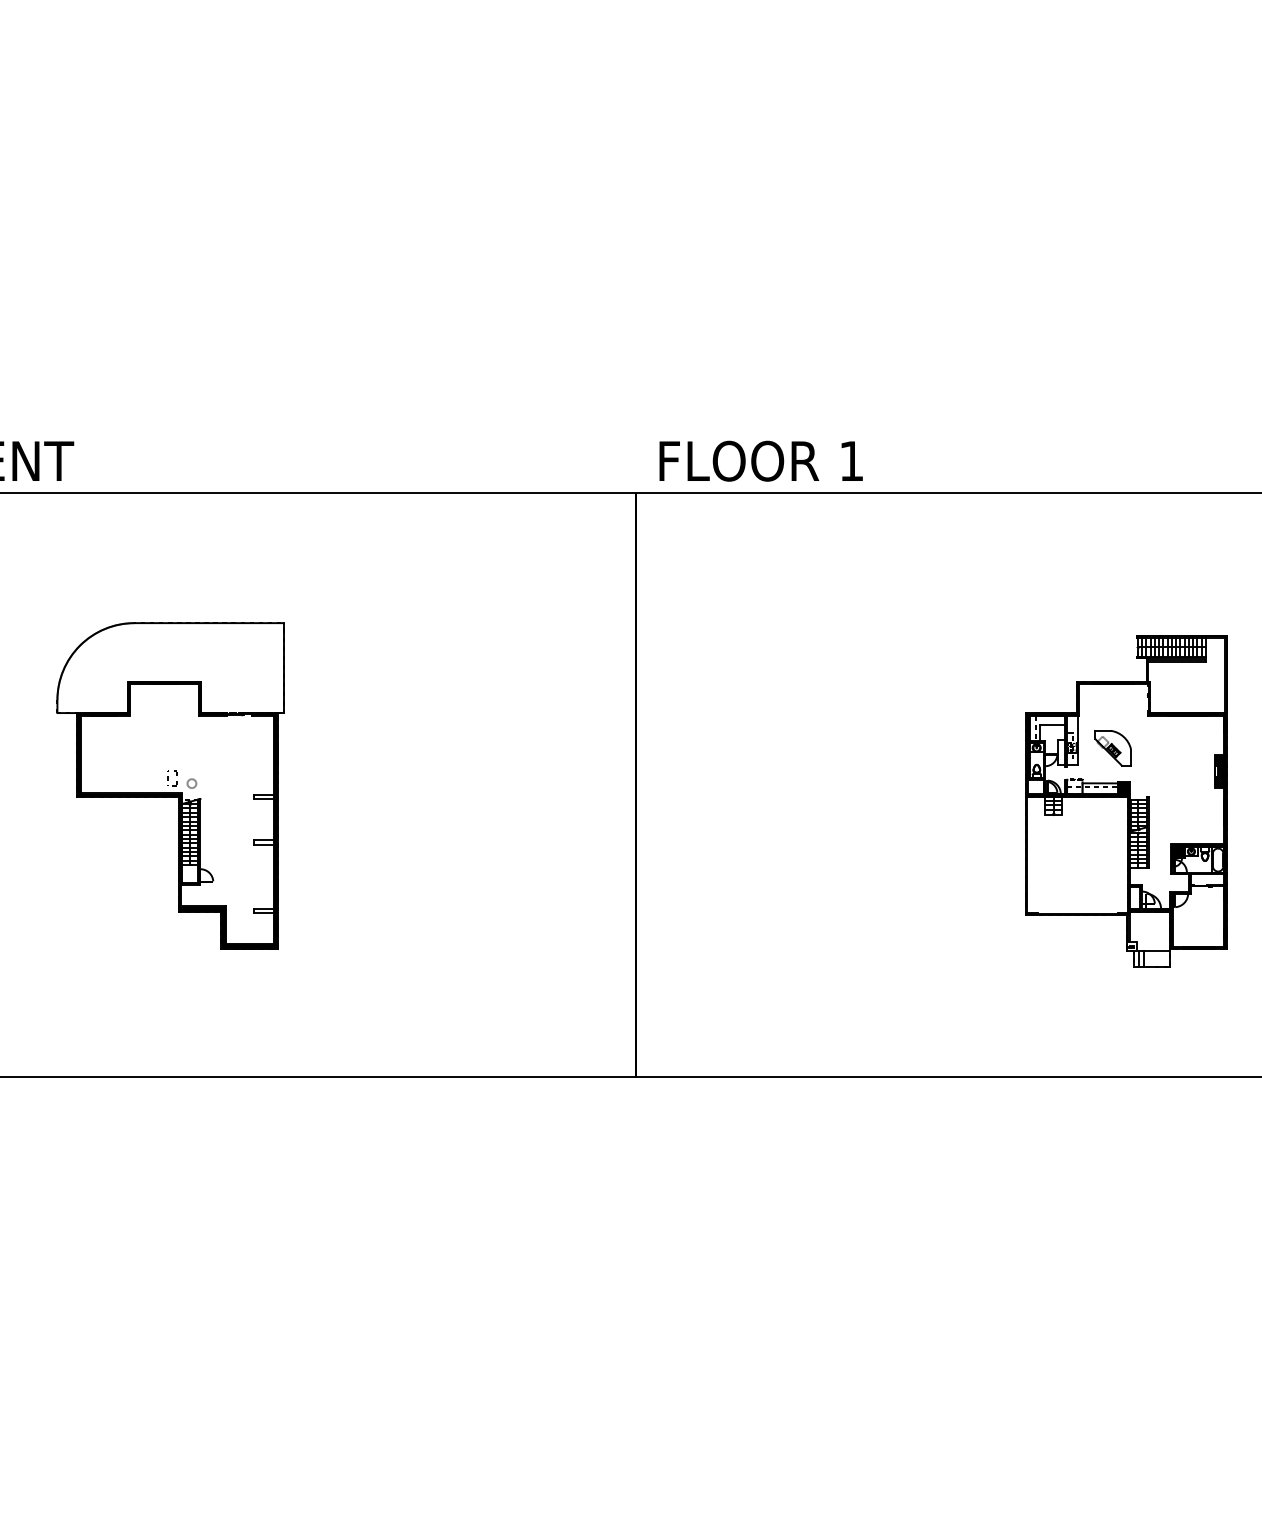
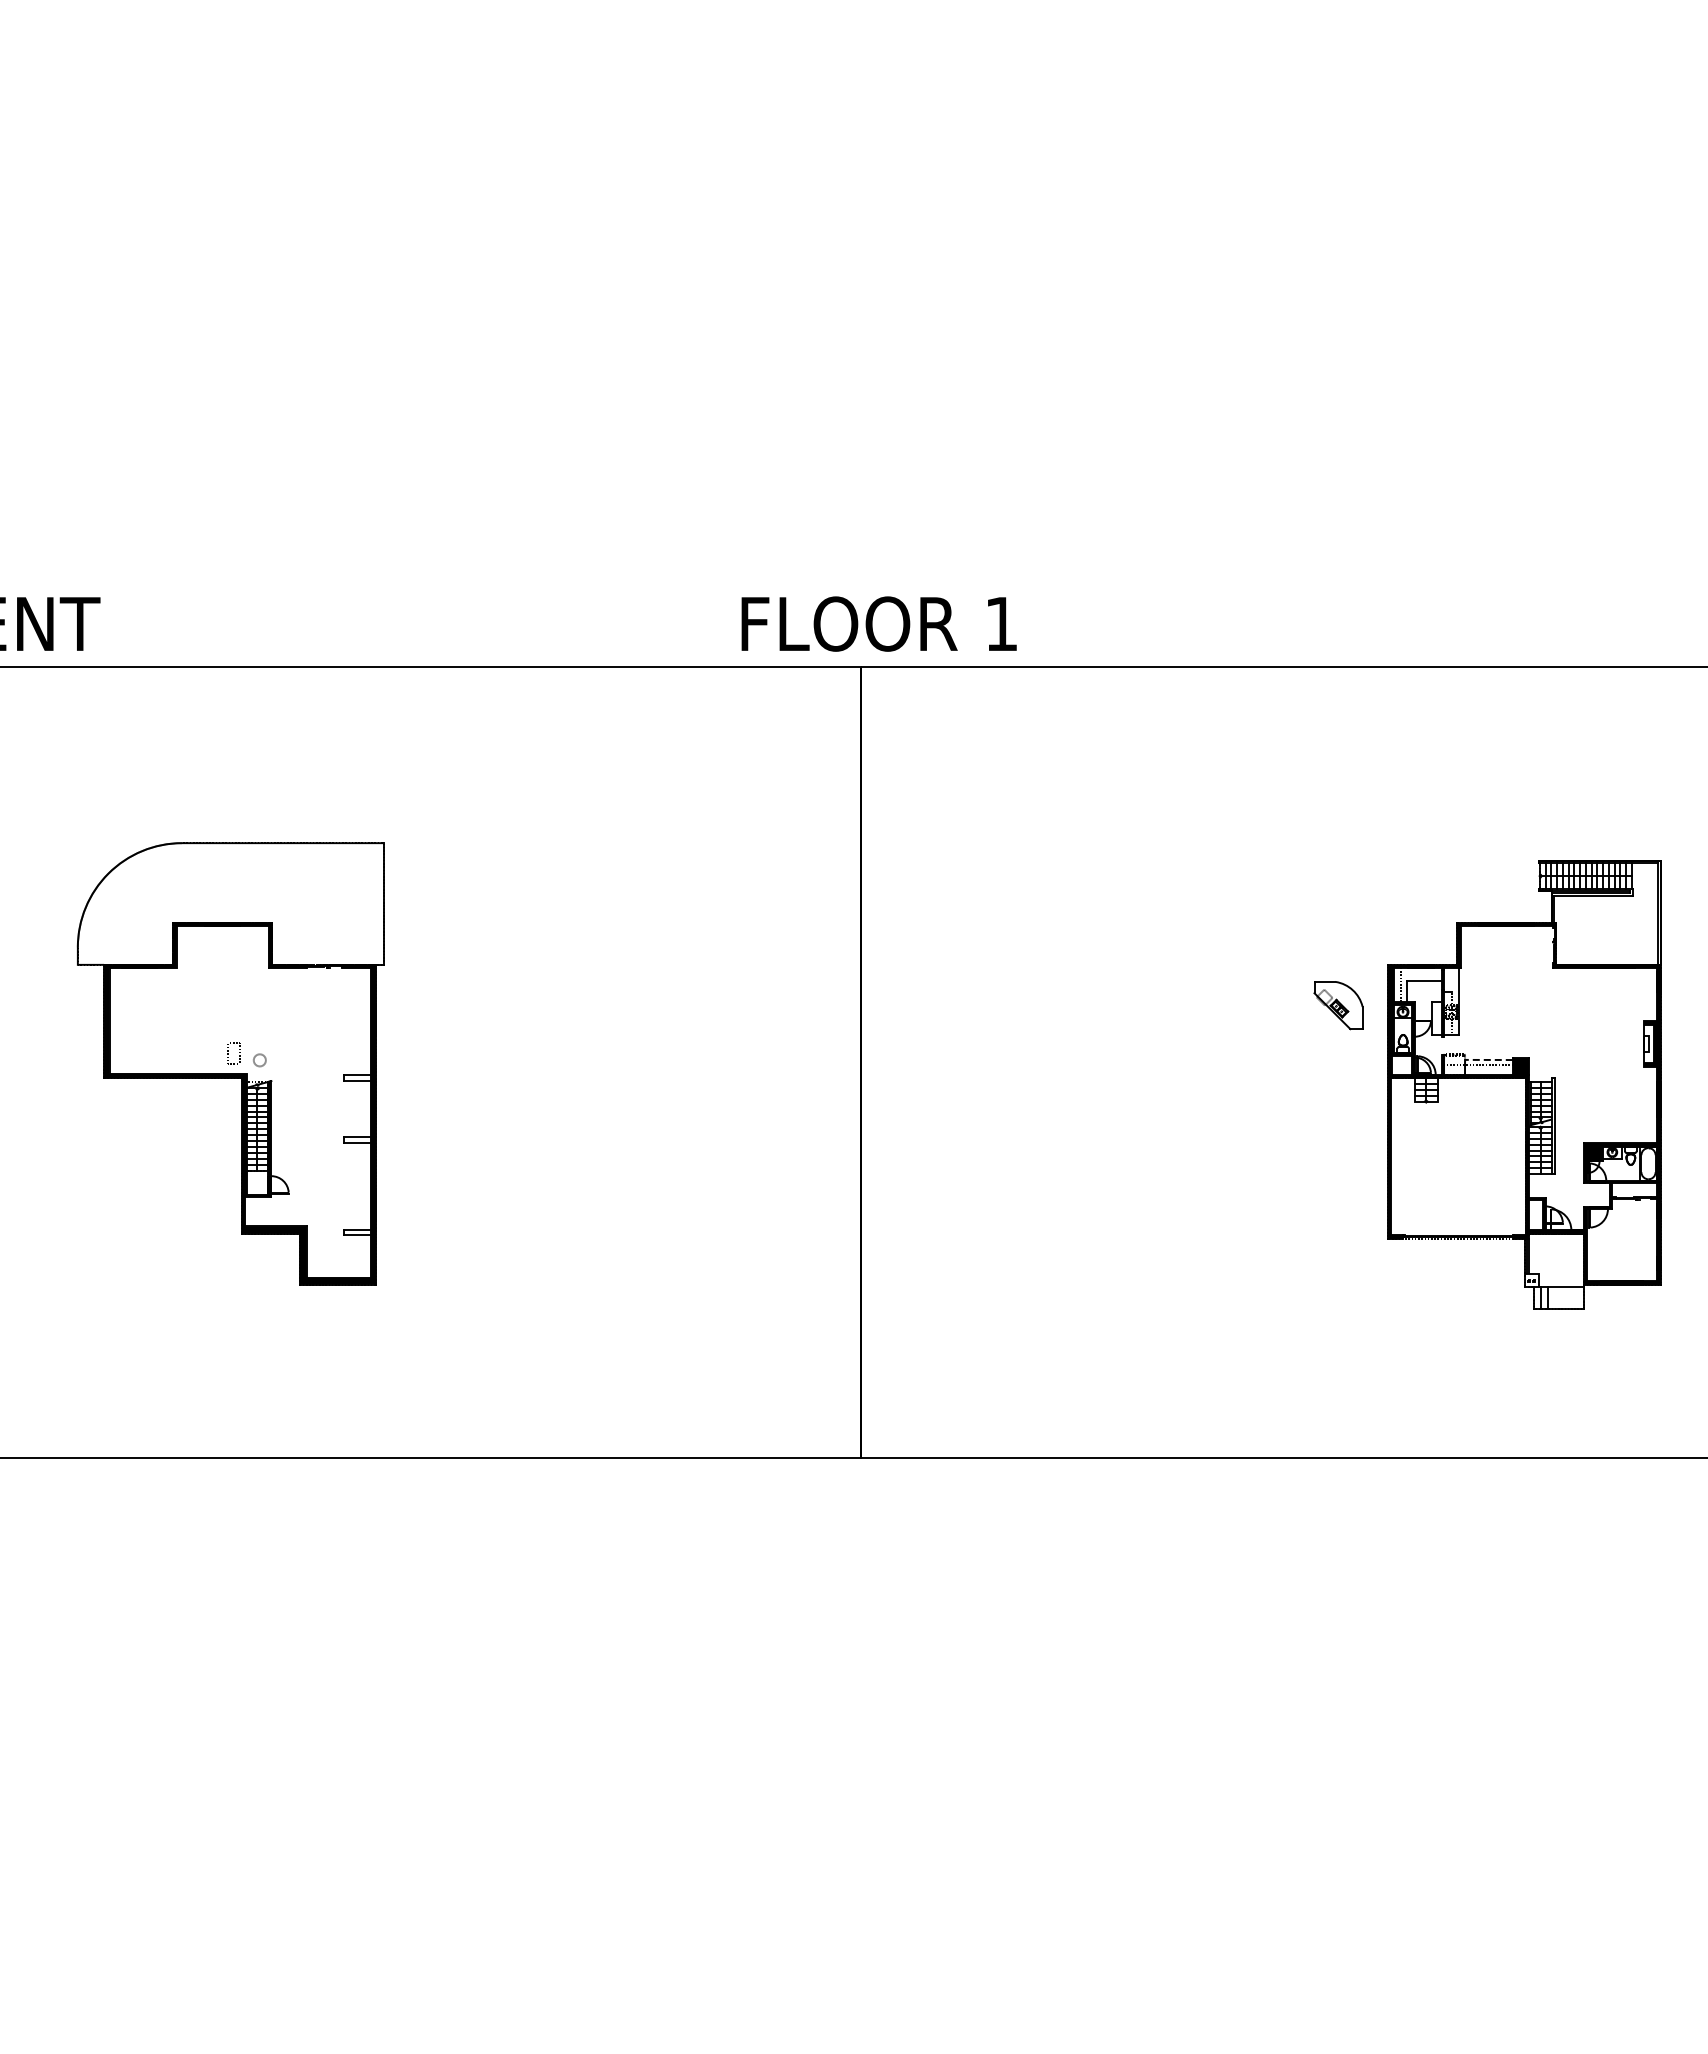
text: (760, 460) -> (878, 623), moved
part: (1113, 748) -> (1338, 1005), moved
hatch: (1218, 771) -> (1648, 1043), removed
line: (1099, 783) -> (1488, 1059), solid -> dashed

